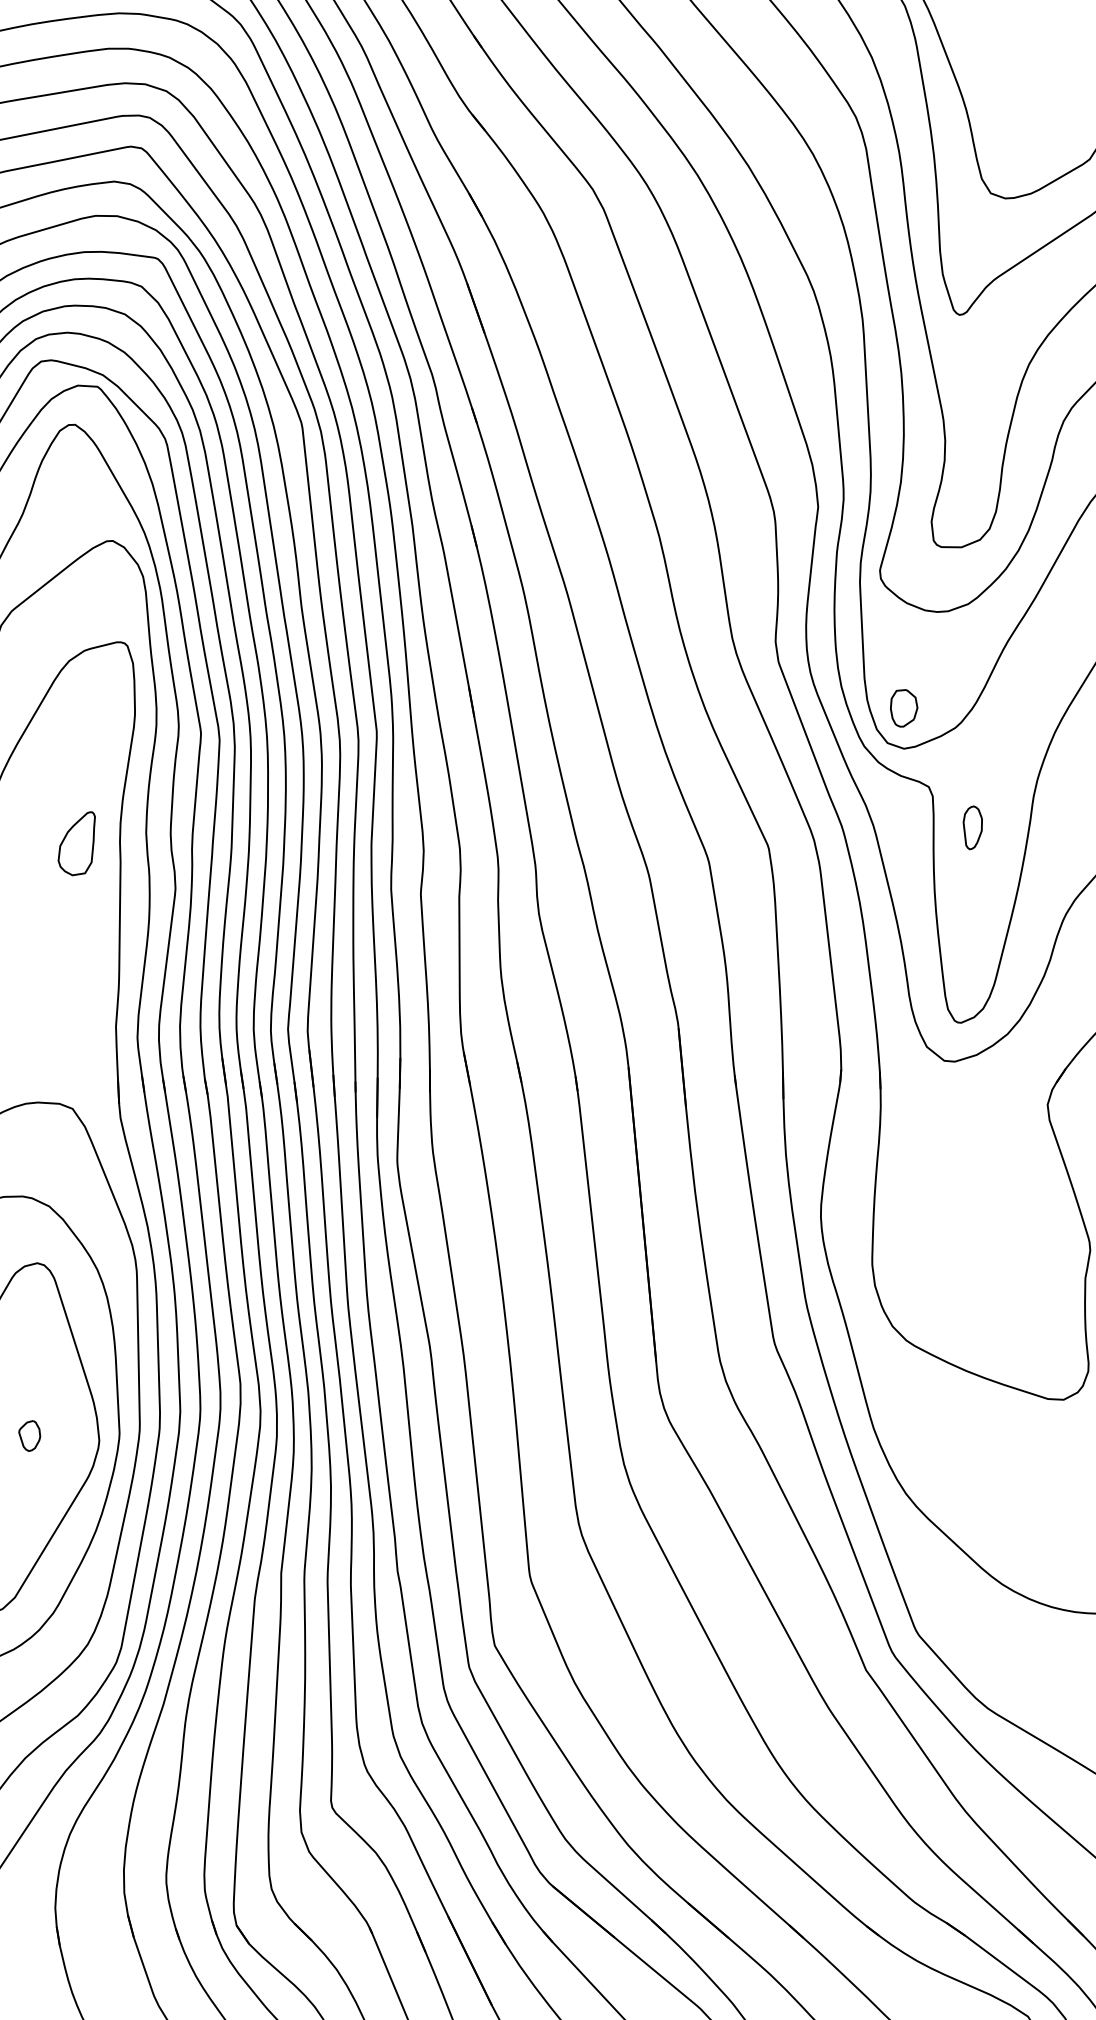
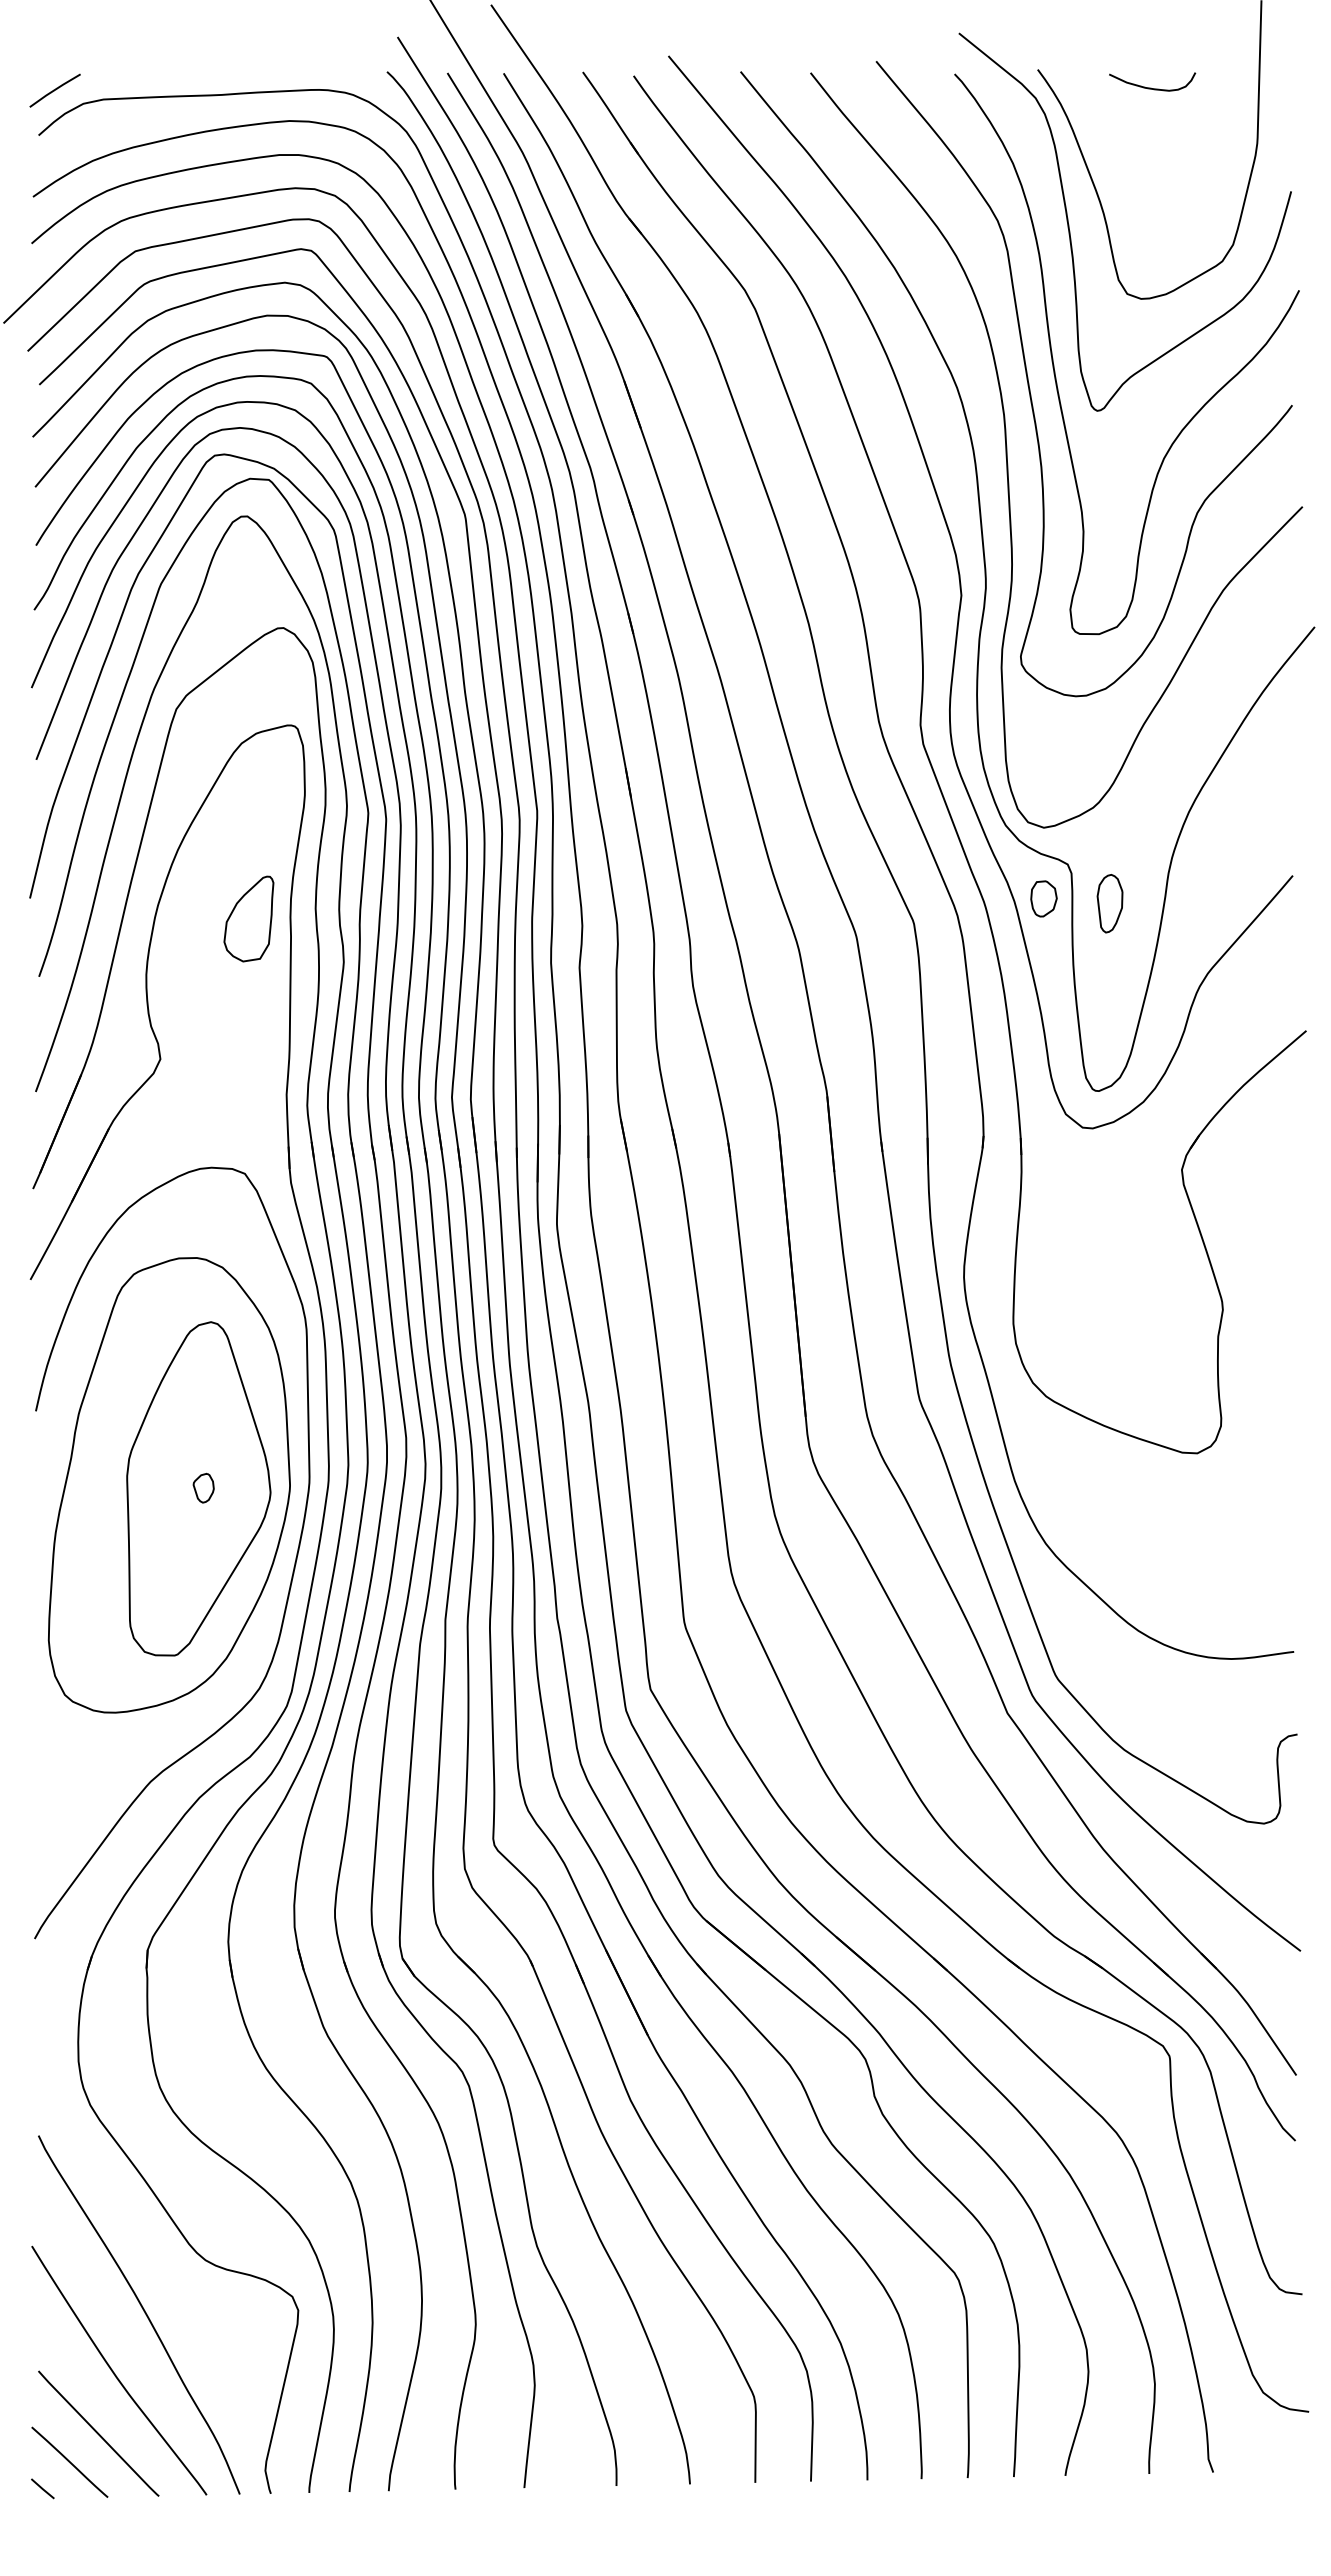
part: (903, 707) -> (1043, 898), moved
part: (972, 827) -> (1109, 903), size x1.4
part: (76, 843) -> (248, 918), size x1.4

